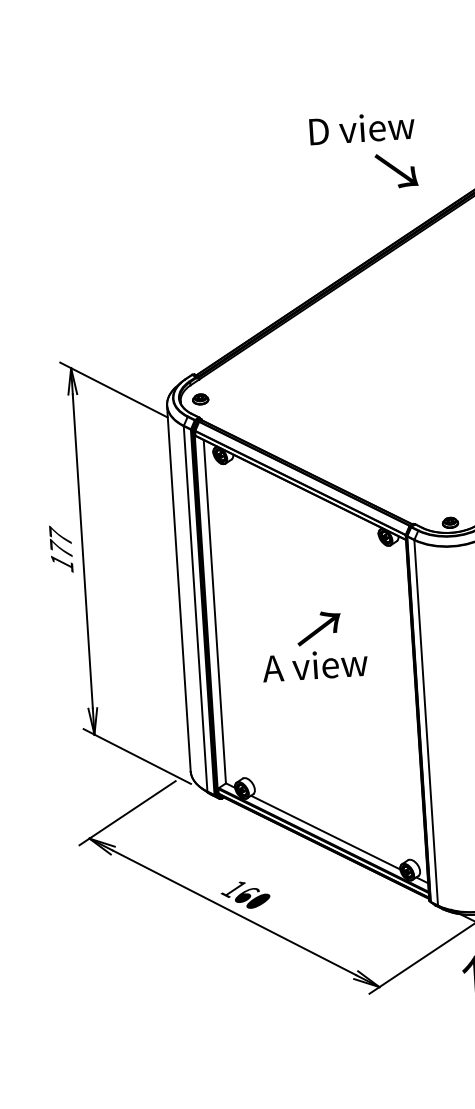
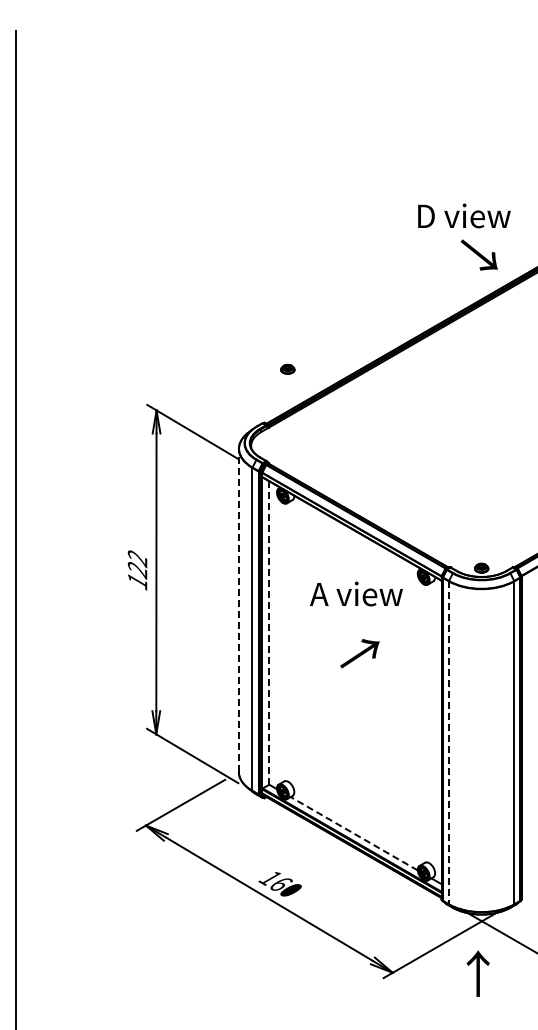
text: (362, 127) -> (464, 215), moved
text: (395, 170) -> (478, 254), moved
part: (200, 398) -> (287, 368), moved
text: (60, 542) -> (137, 563), 177 -> 122
line: (178, 588) -> (238, 610), solid -> dashed
line: (215, 611) -> (269, 632), solid -> dashed
text: (315, 664) -> (356, 593), moved
line: (425, 723) -> (448, 743), solid -> dashed
line: (324, 832) -> (353, 833), solid -> dashed

